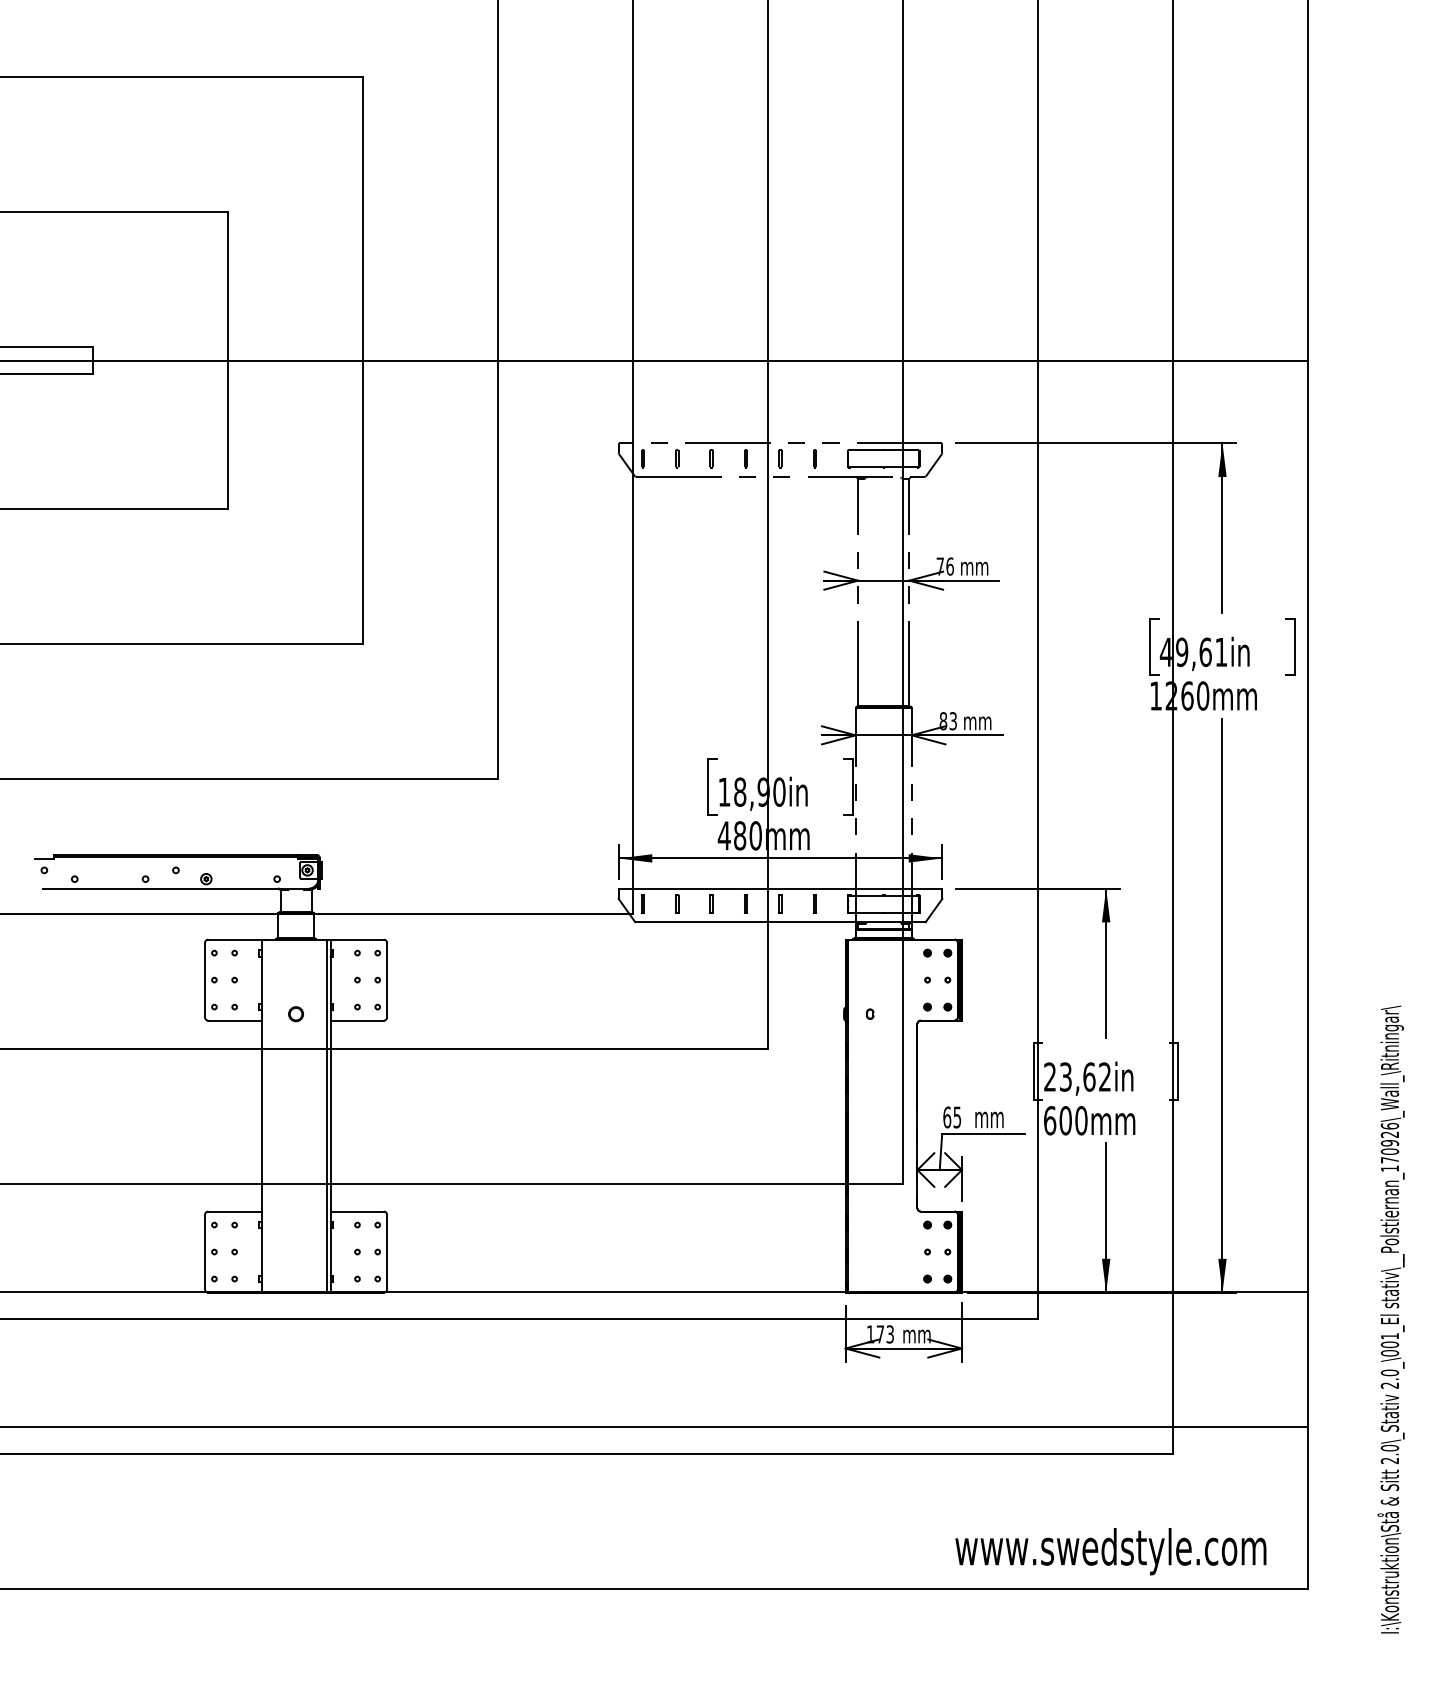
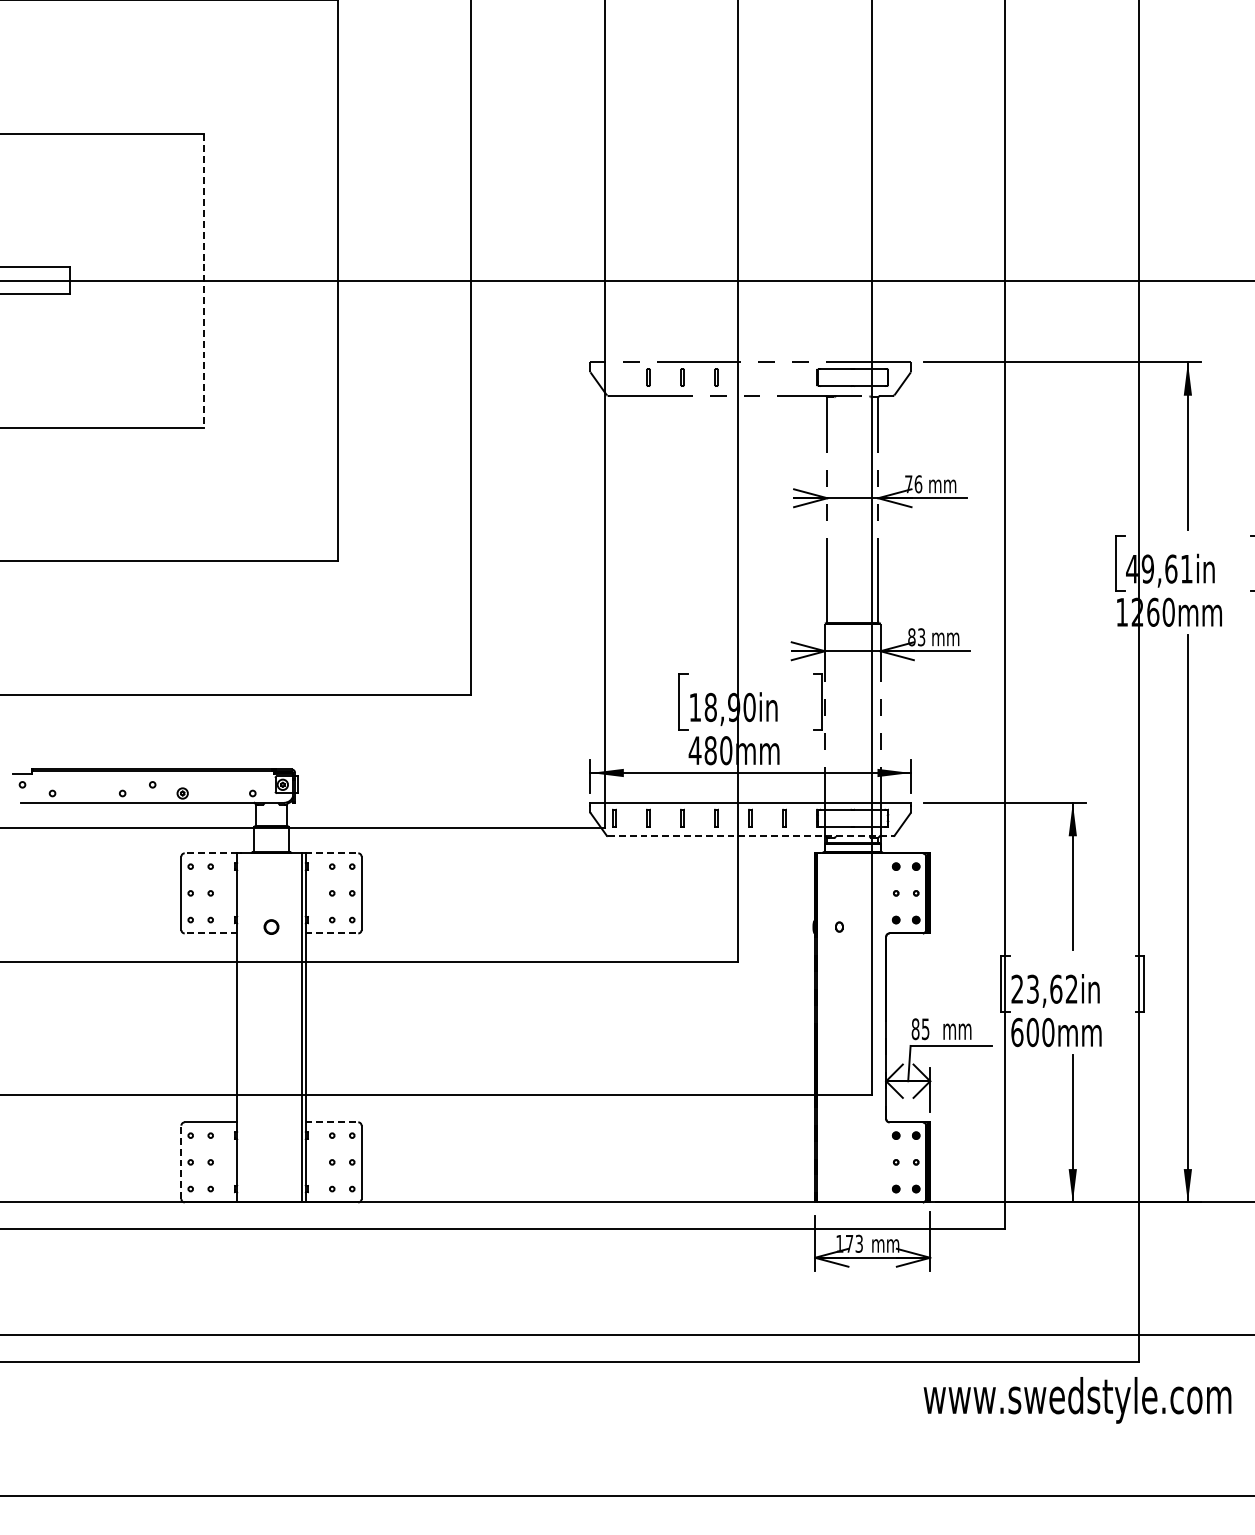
line: (227, 361) -> (203, 281), solid -> dashed
line: (642, 458) -> (614, 377), removed
line: (779, 458) -> (749, 377), removed
line: (814, 458) -> (784, 377), removed
line: (781, 922) -> (751, 836), solid -> dashed
line: (235, 939) -> (211, 853), solid -> dashed
line: (357, 939) -> (332, 853), solid -> dashed
line: (235, 1020) -> (211, 933), solid -> dashed
line: (357, 1020) -> (332, 933), solid -> dashed
text: (947, 1117) -> (915, 1029), 65 -> 85
line: (357, 1211) -> (332, 1122), solid -> dashed
line: (204, 1251) -> (180, 1161), solid -> dashed
text: (1110, 1551) -> (1077, 1400), moved

